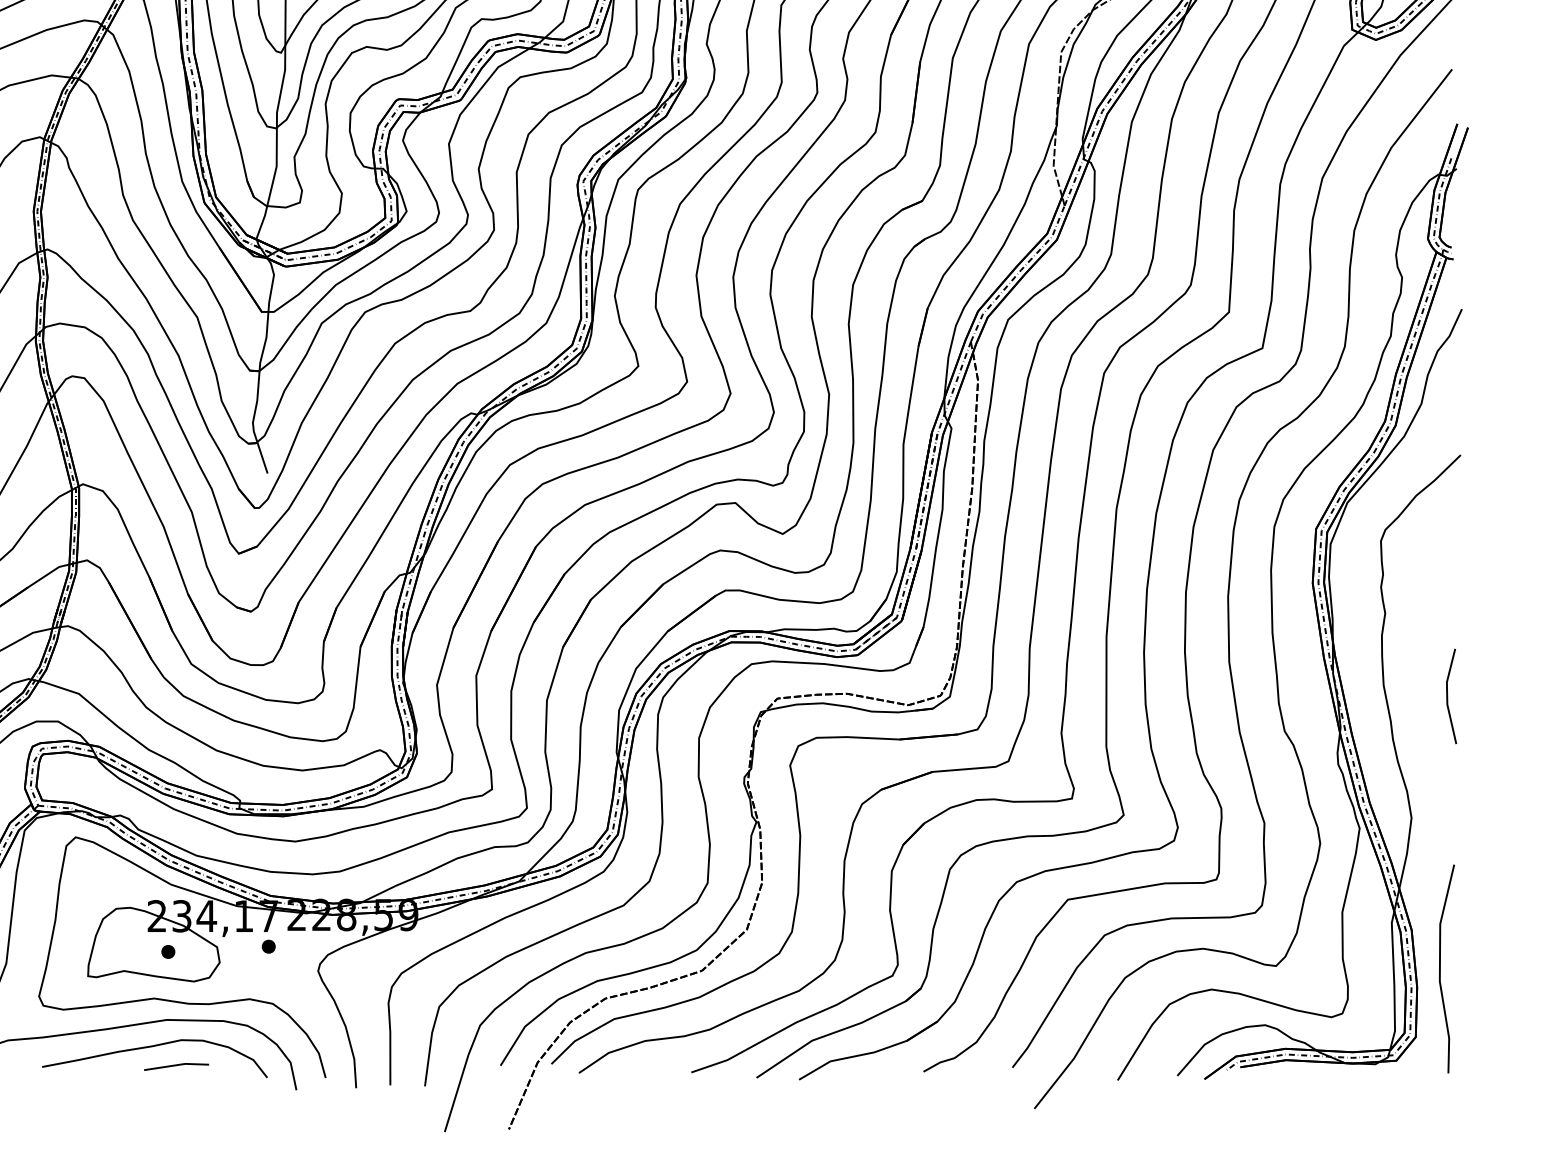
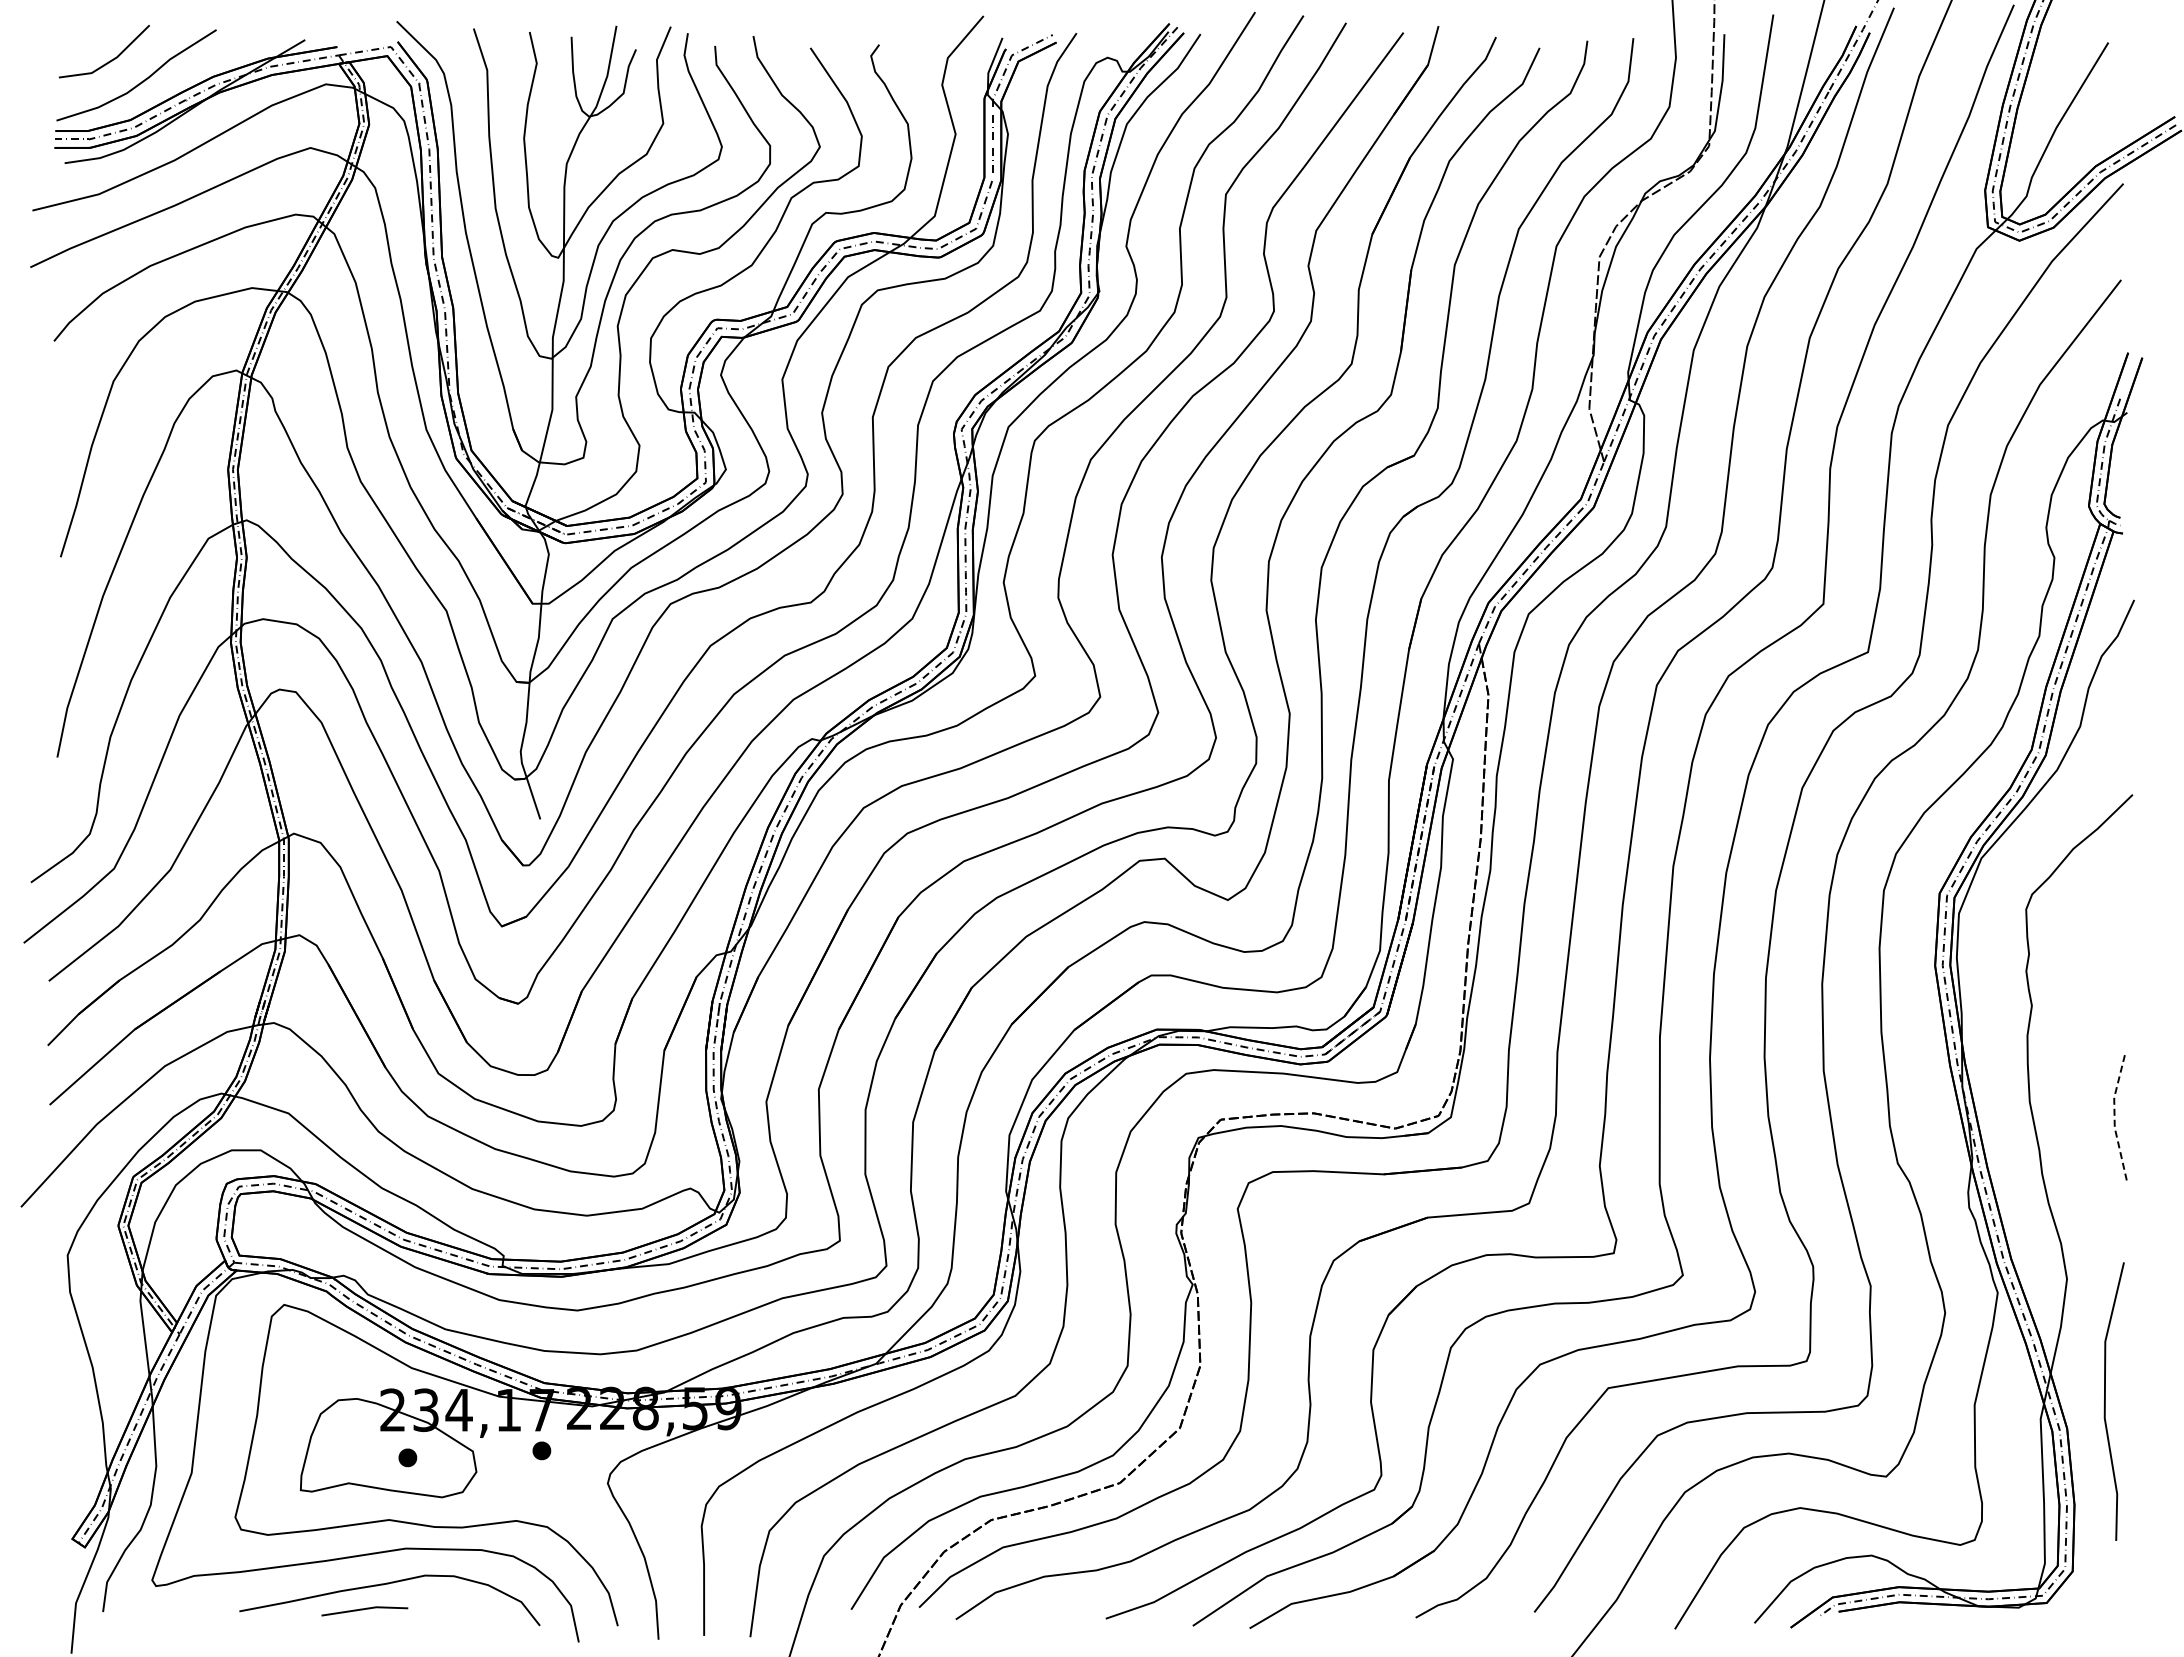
line: (1447, 696) -> (2114, 1116), solid -> dashed
line: (1440, 968) -> (2105, 1401), moved
line: (175, 1066) -> (363, 1610), moved

